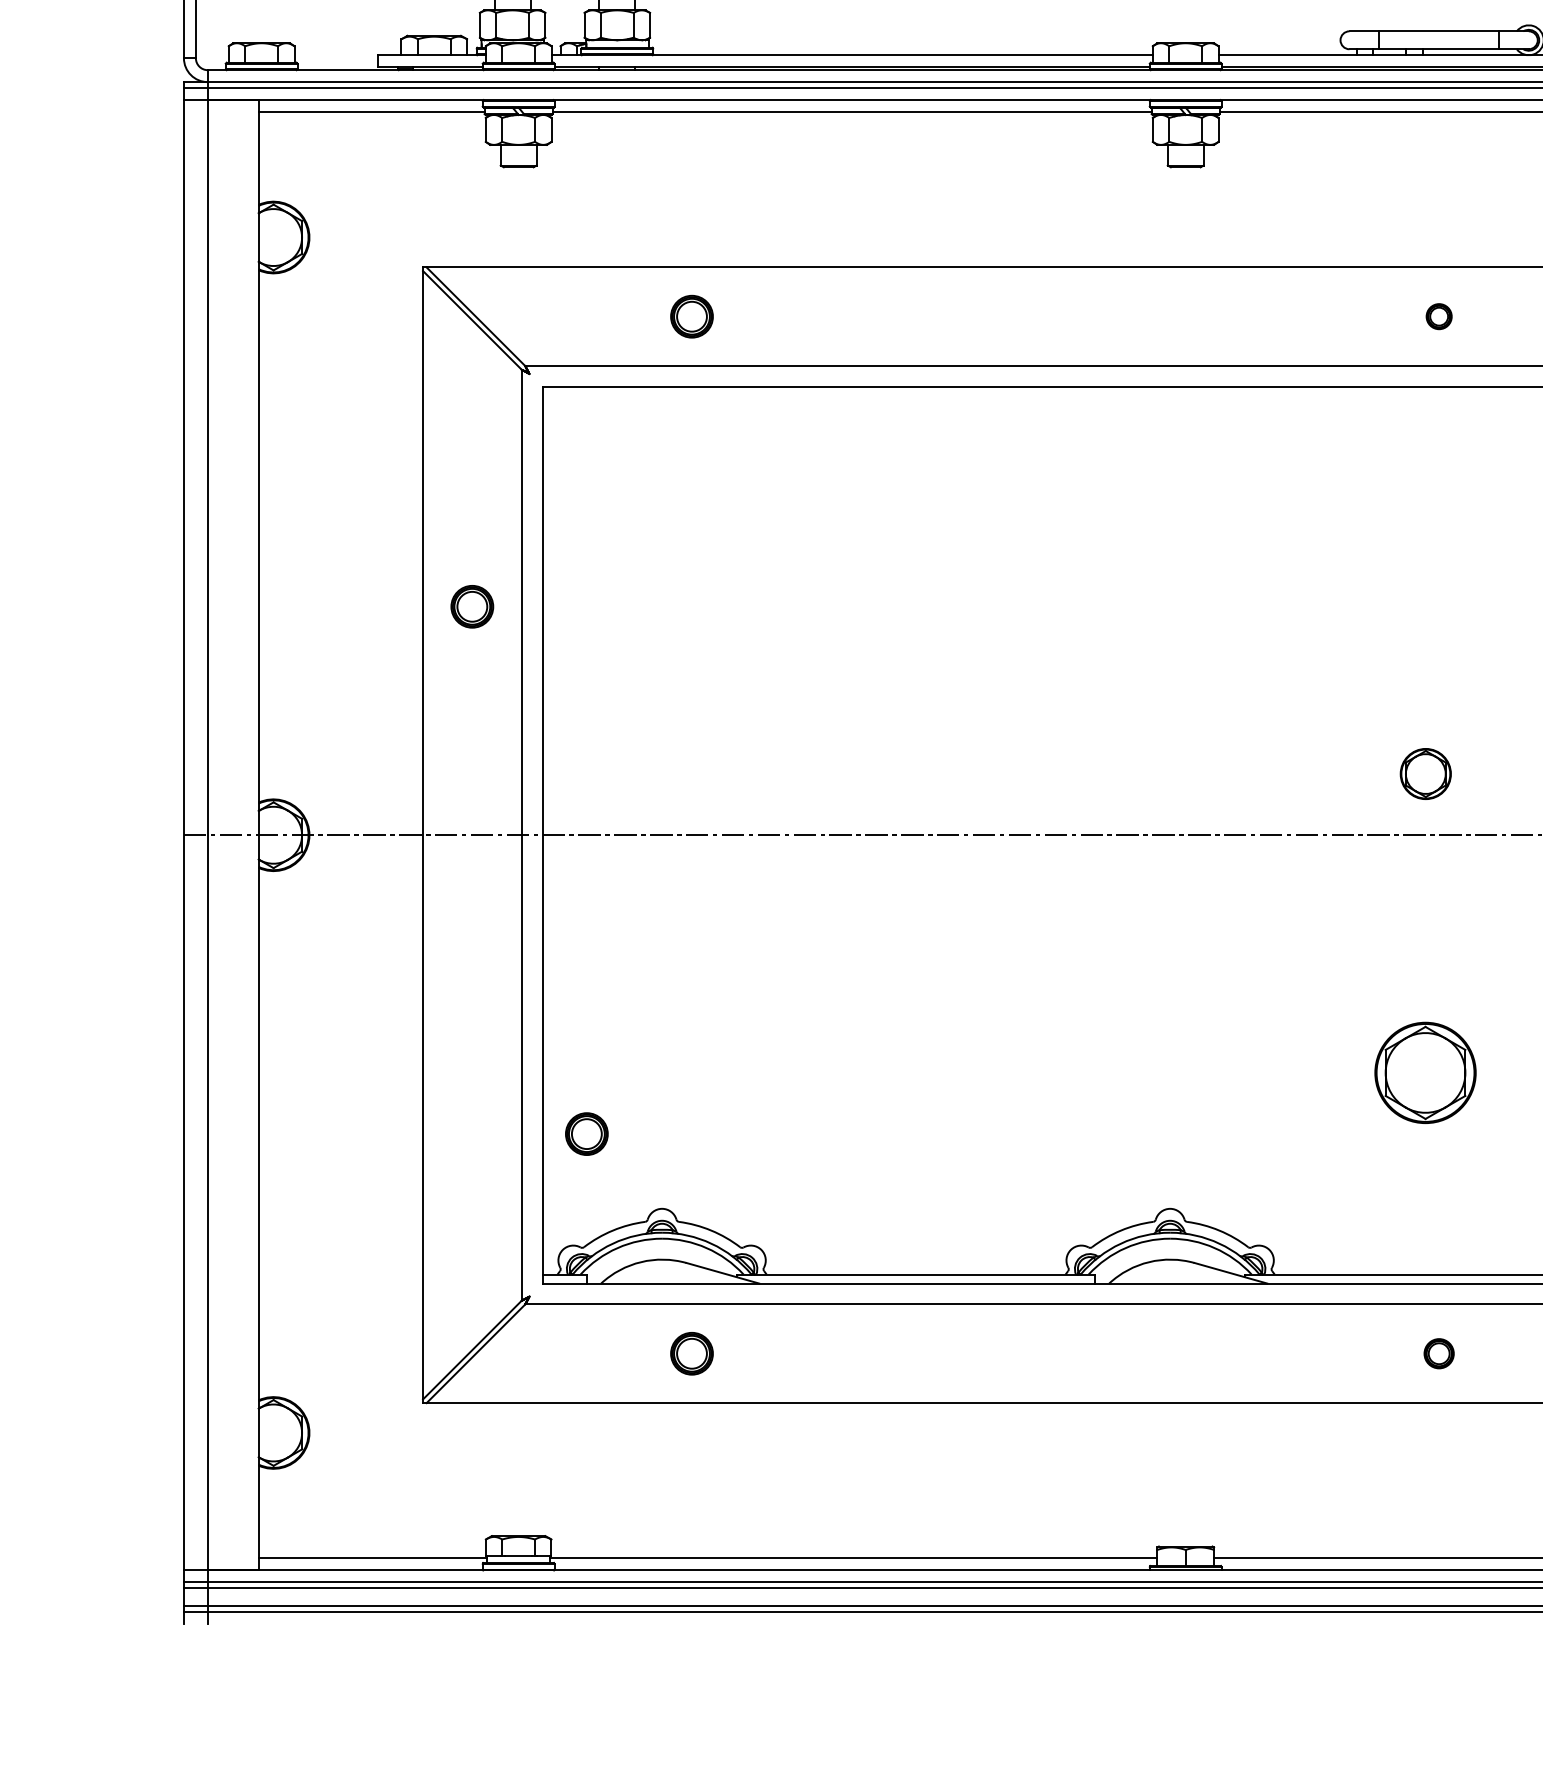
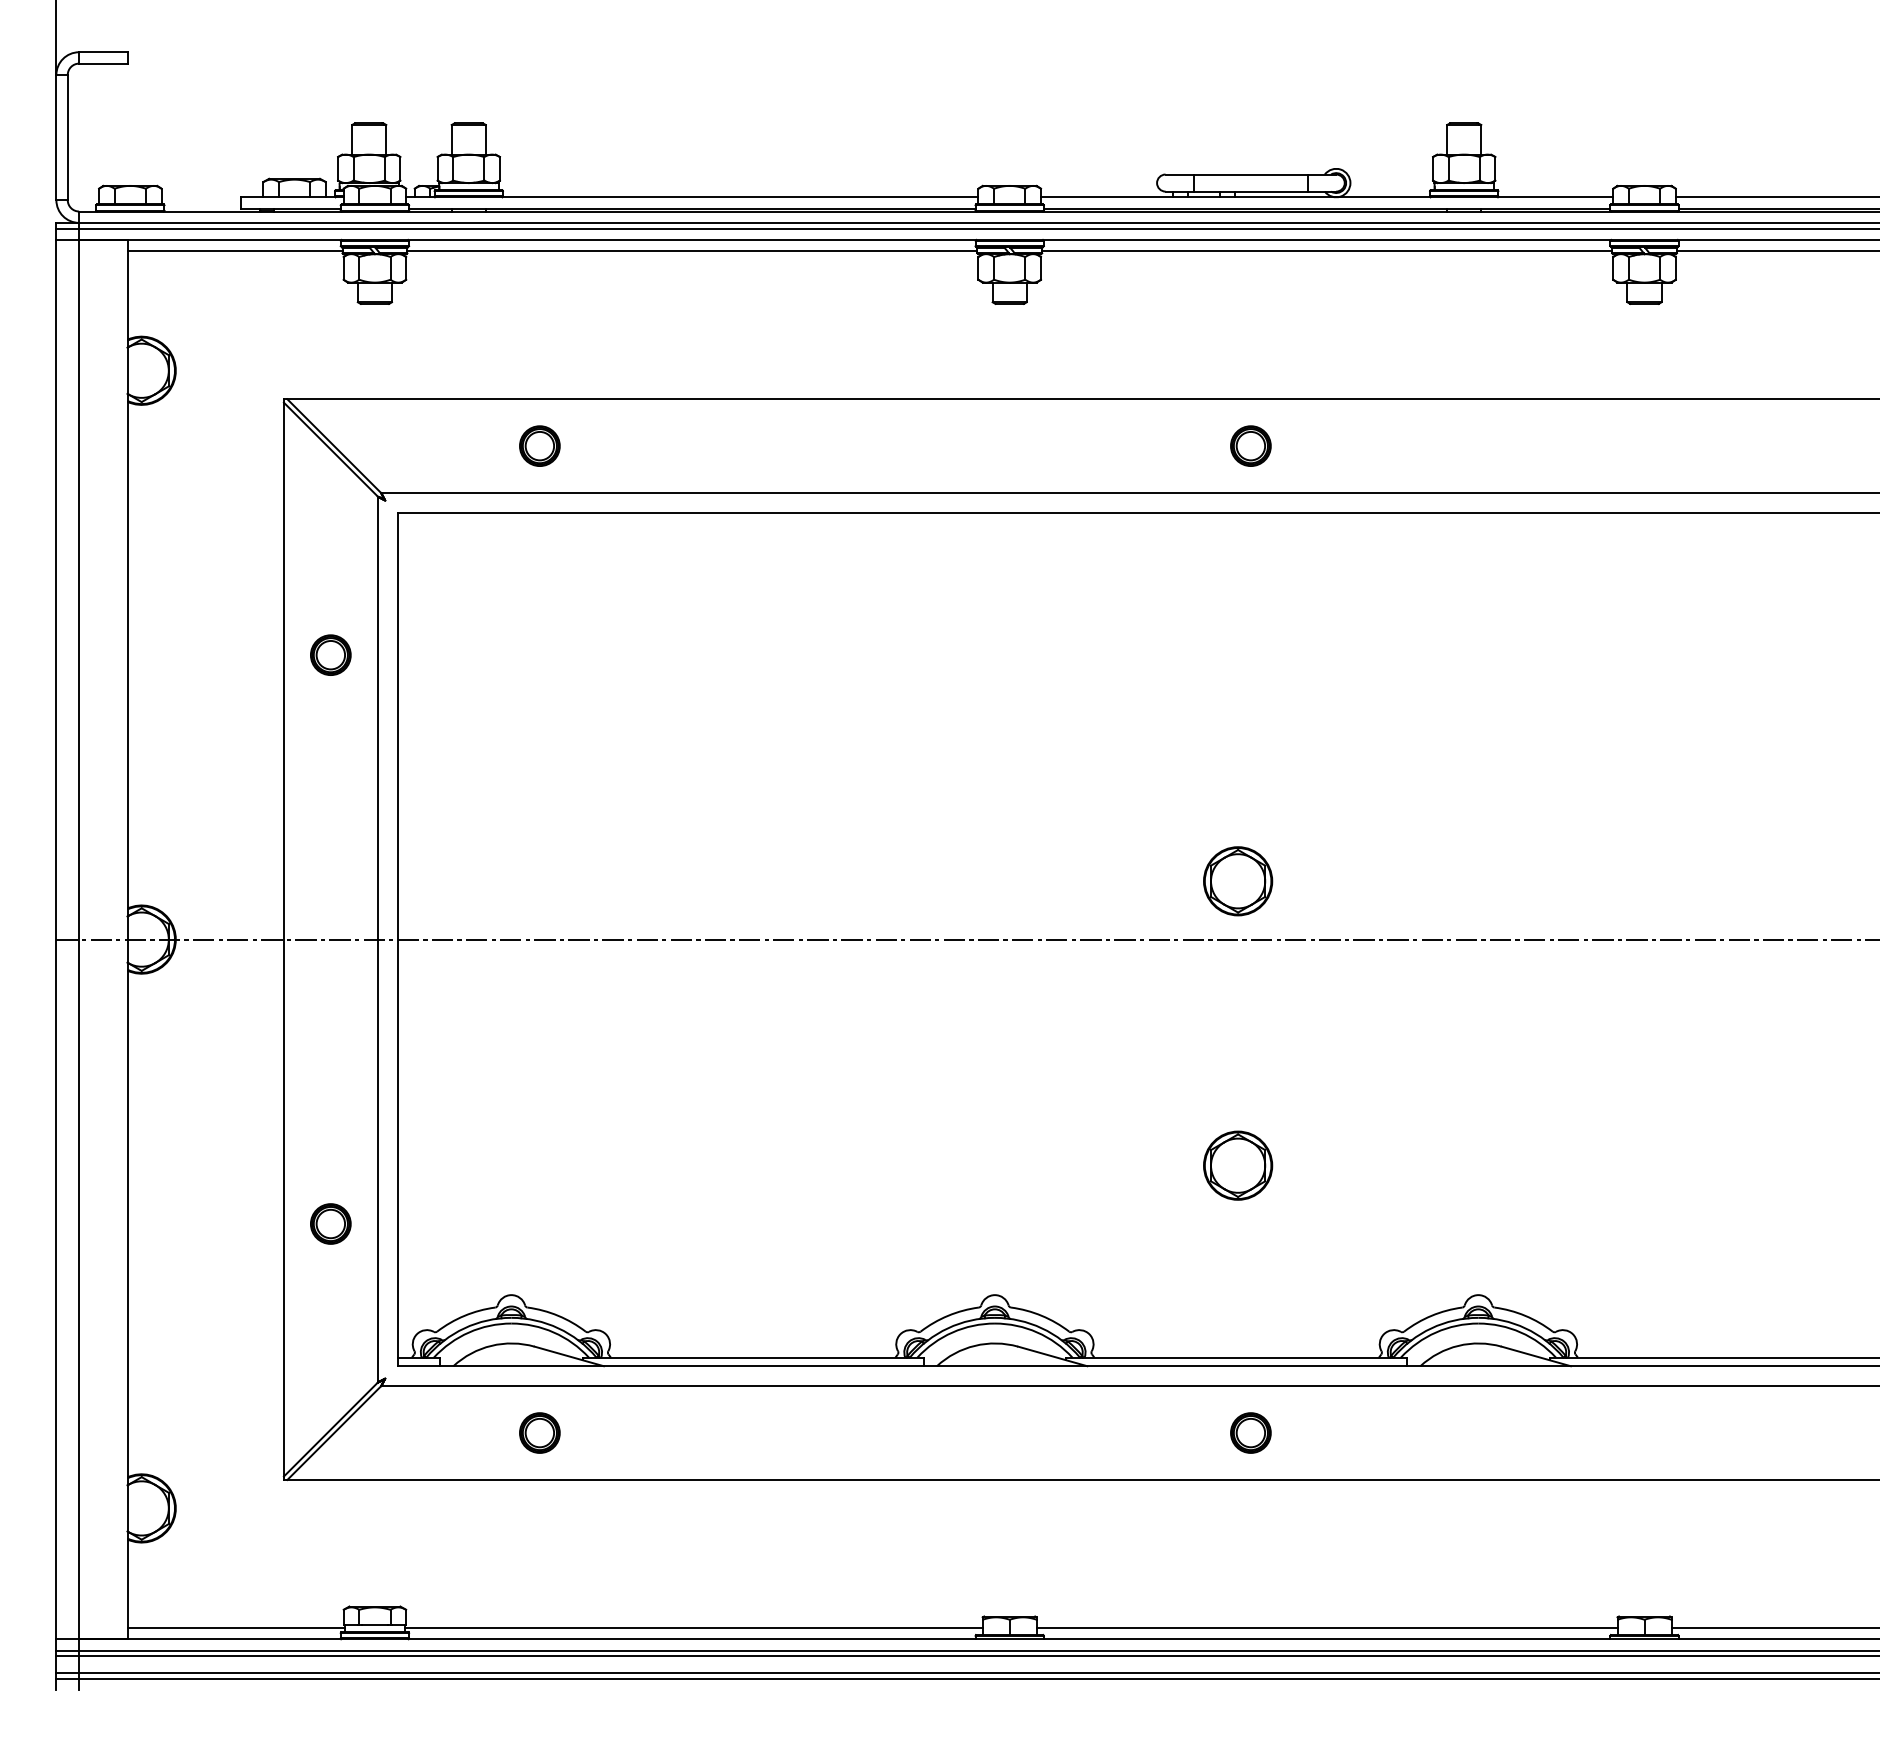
part: (1438, 316) -> (1250, 445), size x1.67
part: (471, 606) -> (330, 654), moved
part: (1426, 774) -> (1238, 881), size x1.43
part: (1426, 1072) -> (1238, 1165), size x0.71
part: (586, 1133) -> (330, 1223), moved
part: (1438, 1353) -> (1250, 1432), size x1.43

